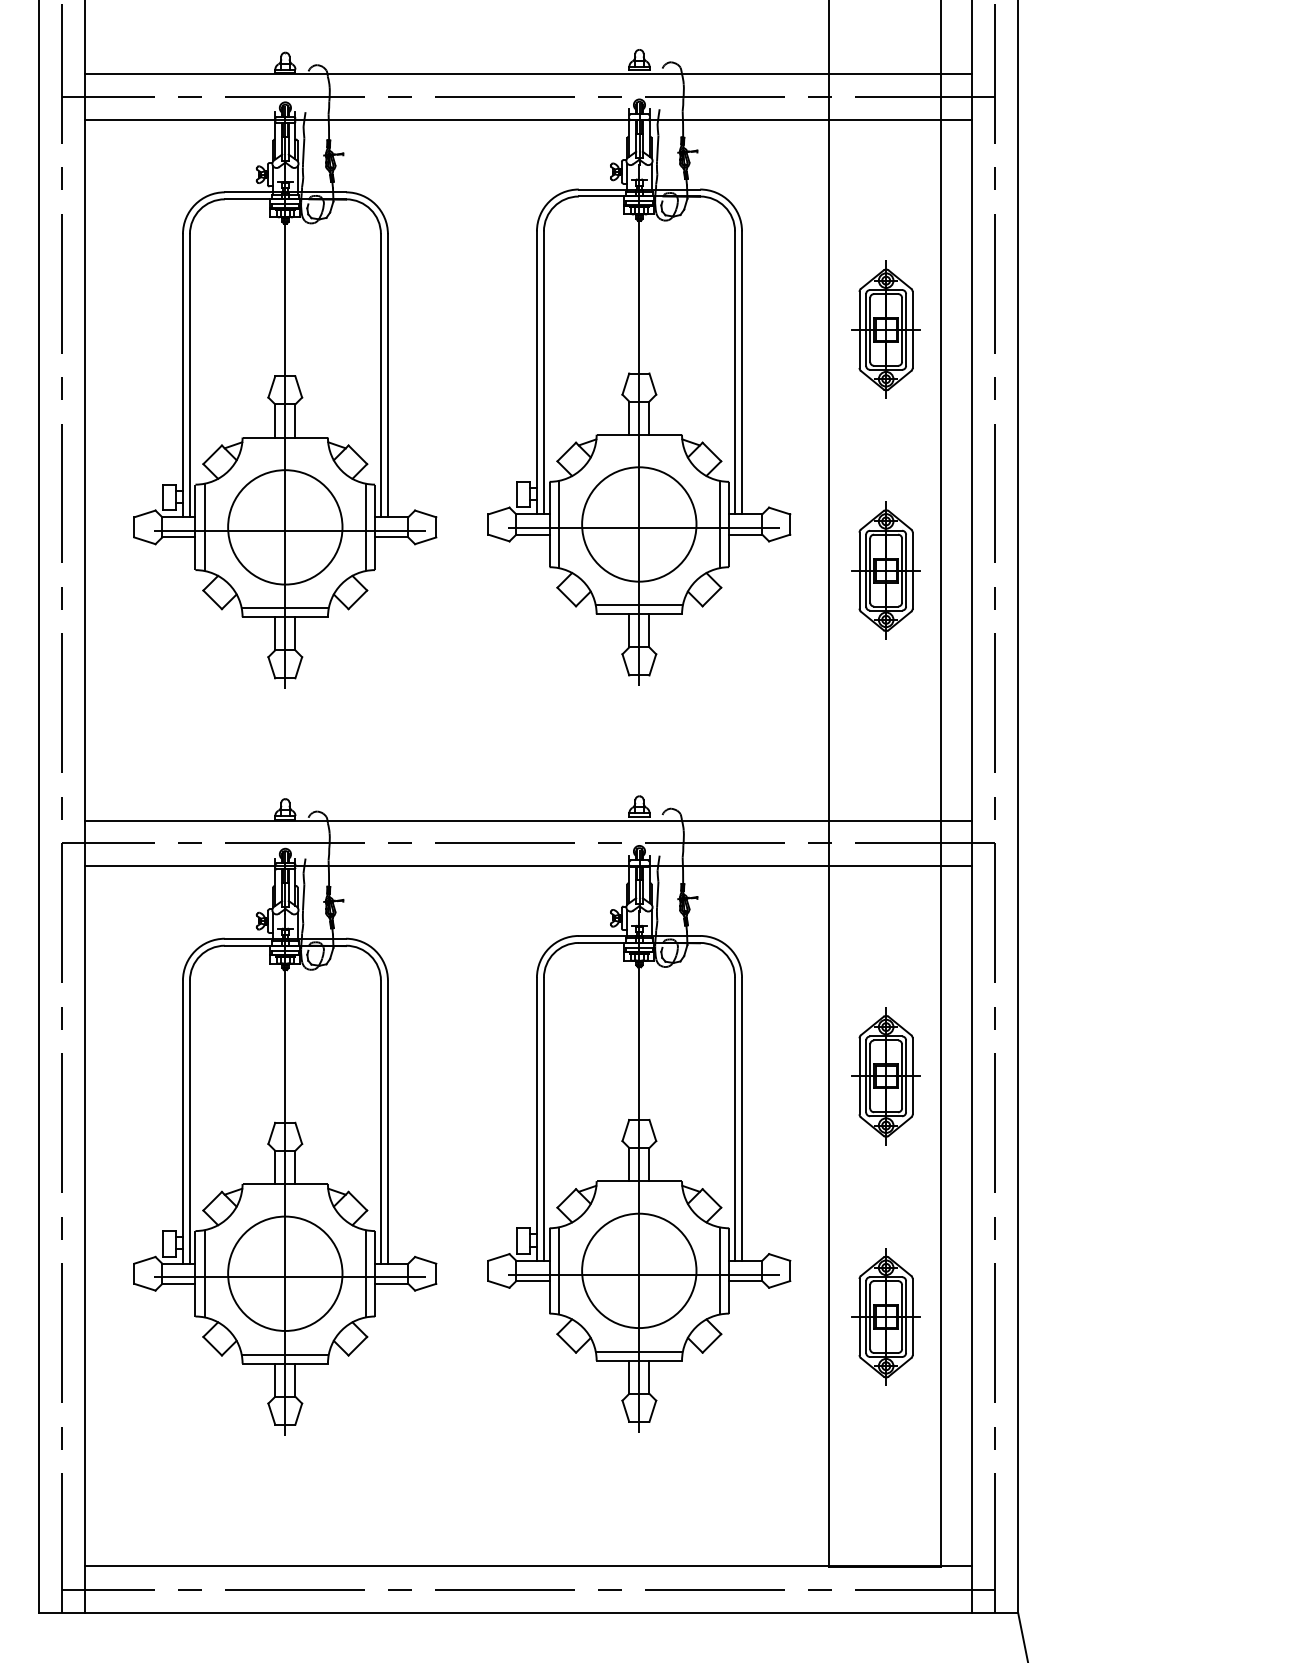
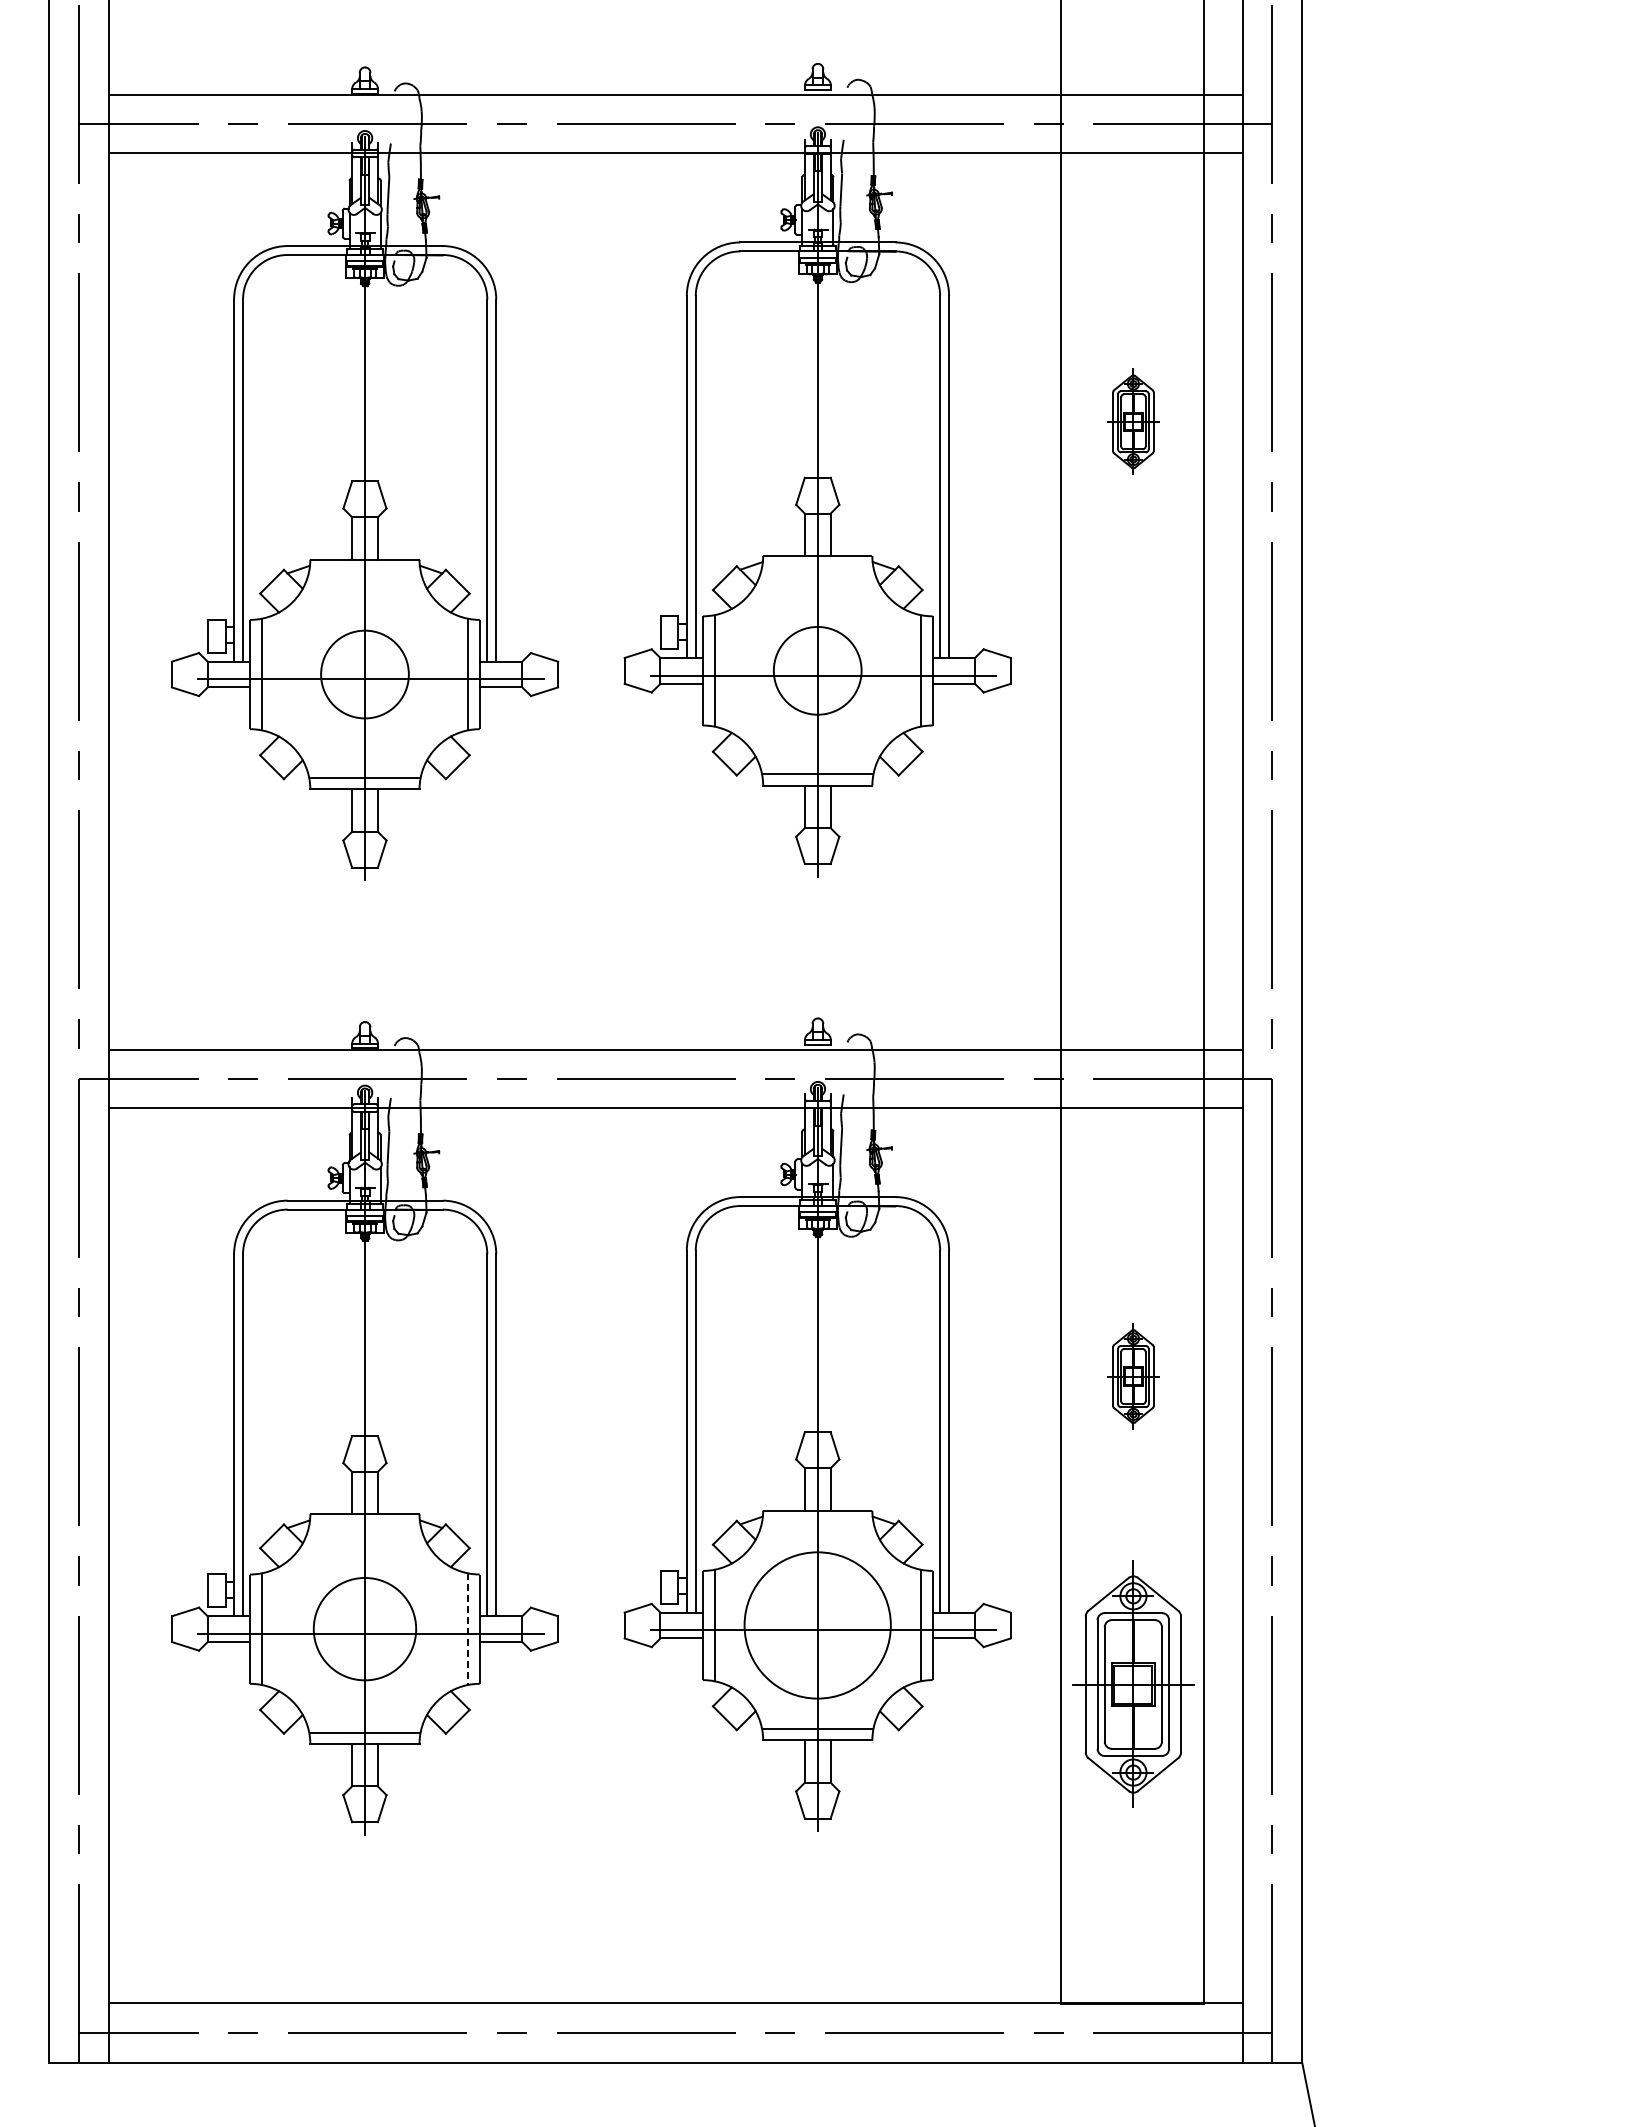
part: (886, 329) -> (1133, 421), size x0.6
circle: (639, 524) -> (817, 670), size x0.6
circle: (284, 527) -> (364, 674), size x0.6
part: (886, 570) -> (1133, 729), removed
part: (886, 1076) -> (1133, 1376), size x0.6
circle: (284, 1274) -> (364, 1629), size x0.7
line: (366, 1274) -> (468, 1629), solid -> dashed
part: (886, 1317) -> (1133, 1684), size x1.4

